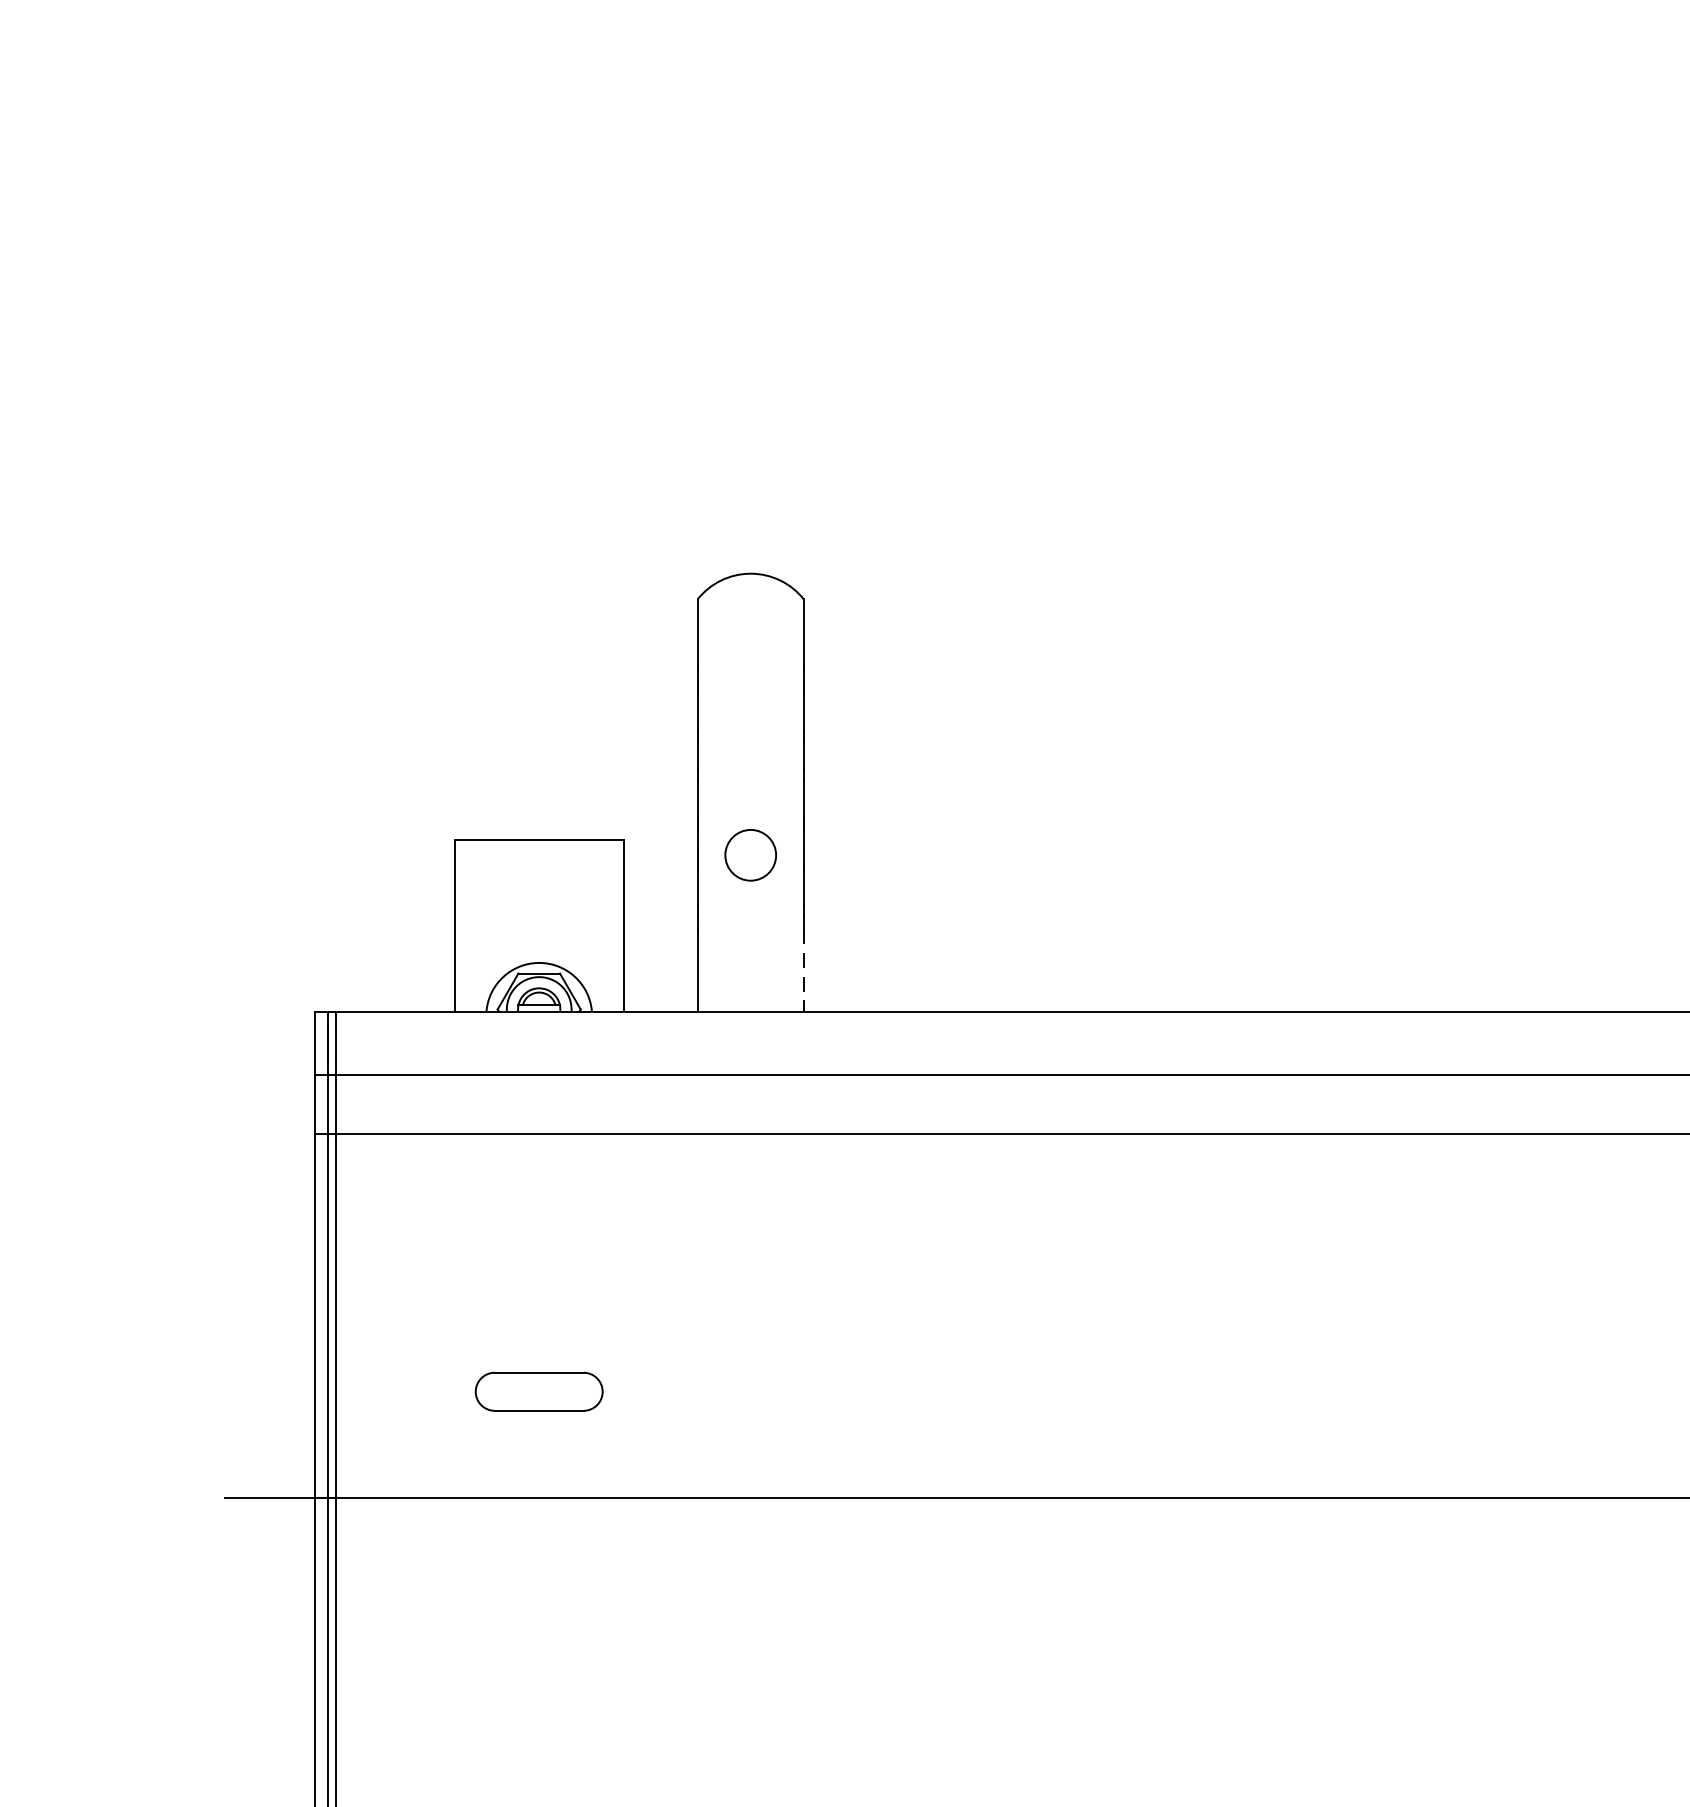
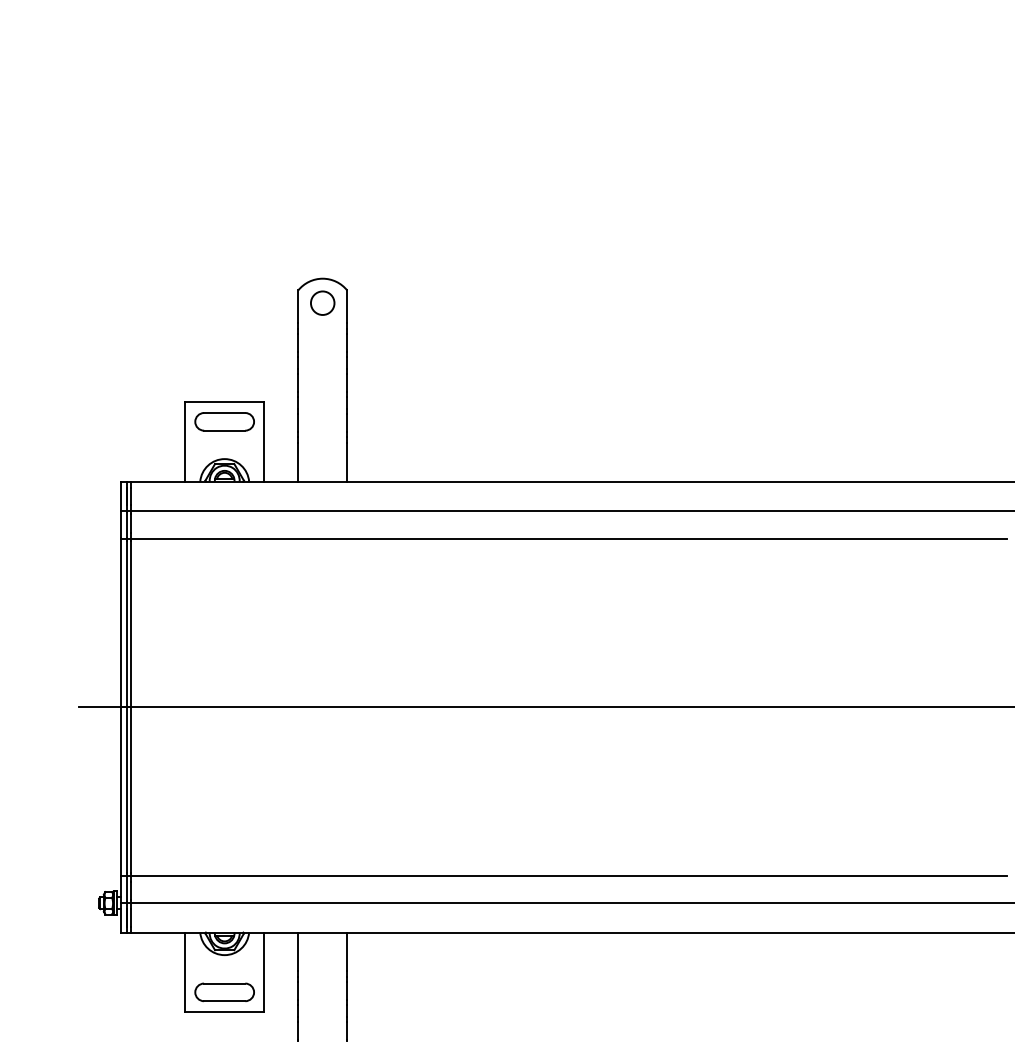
circle: (750, 853) -> (322, 302), moved
line: (804, 972) -> (347, 463), dashed -> solid
part: (538, 1391) -> (224, 421), moved

